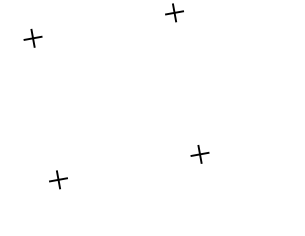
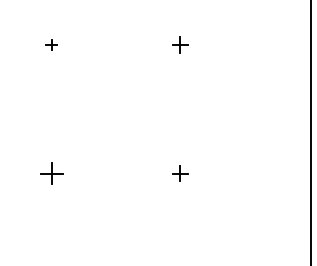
part: (32, 37) -> (51, 44), size x0.7
part: (58, 179) -> (51, 173), size x1.4

